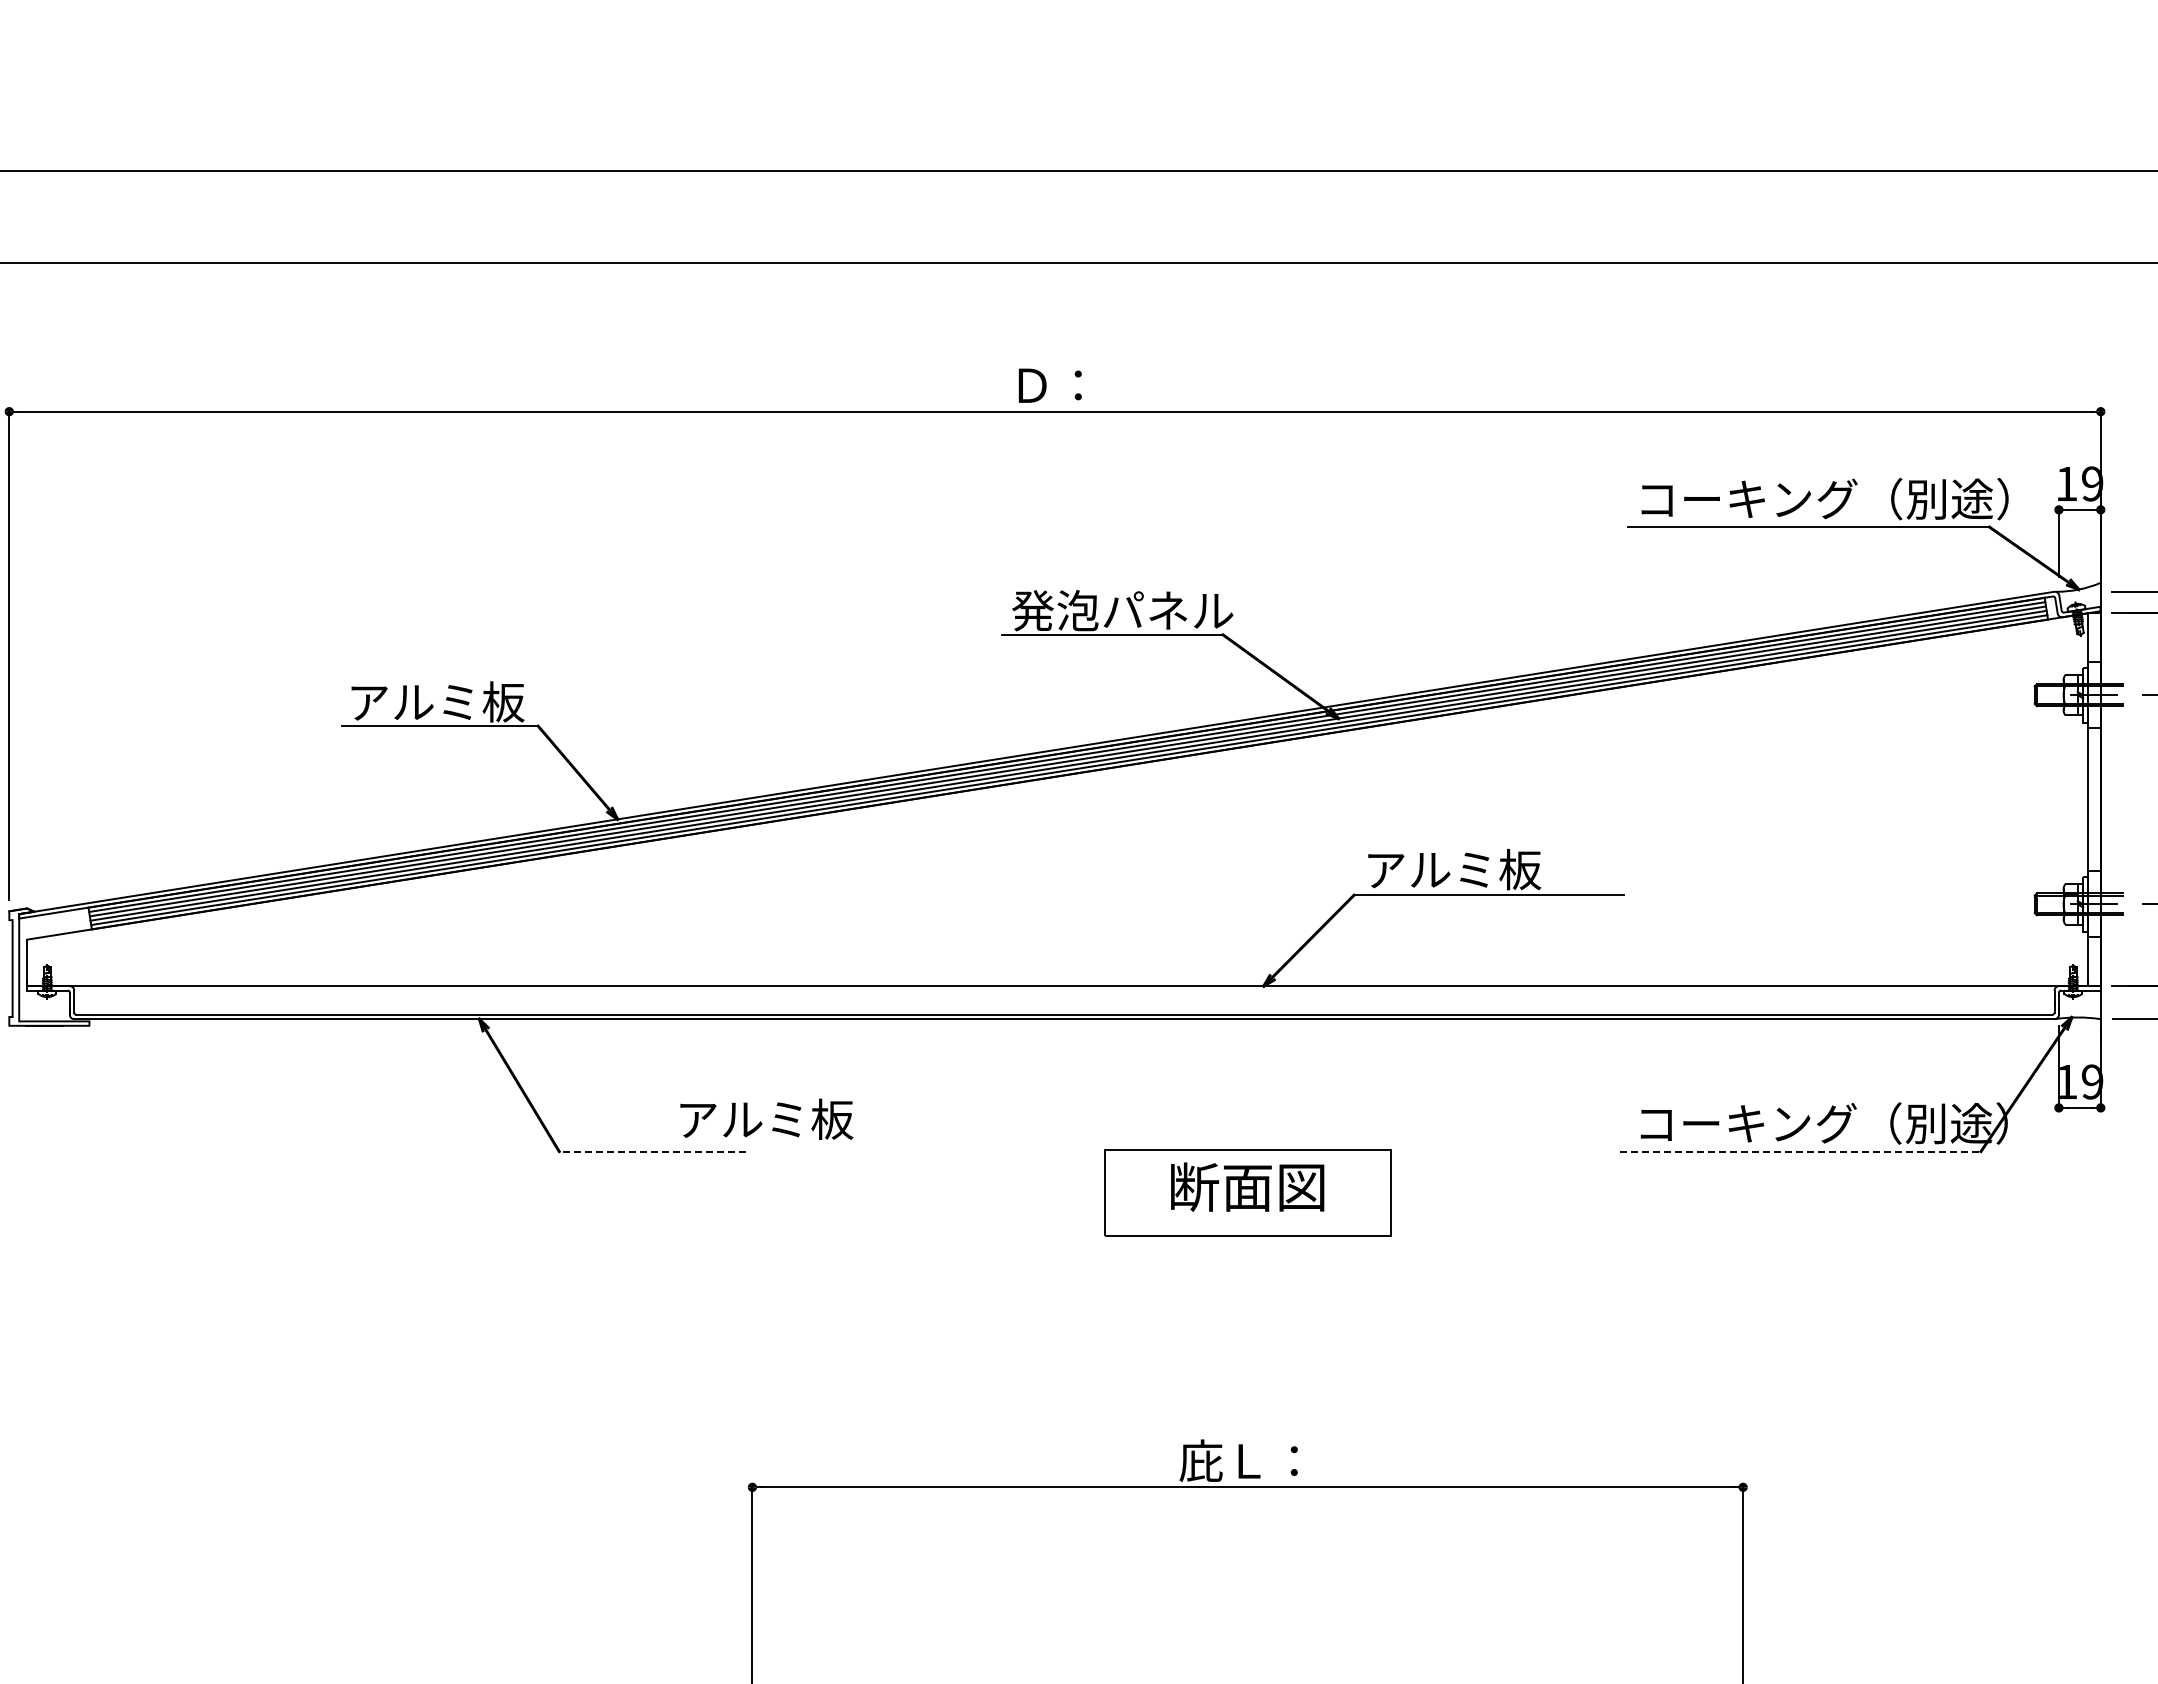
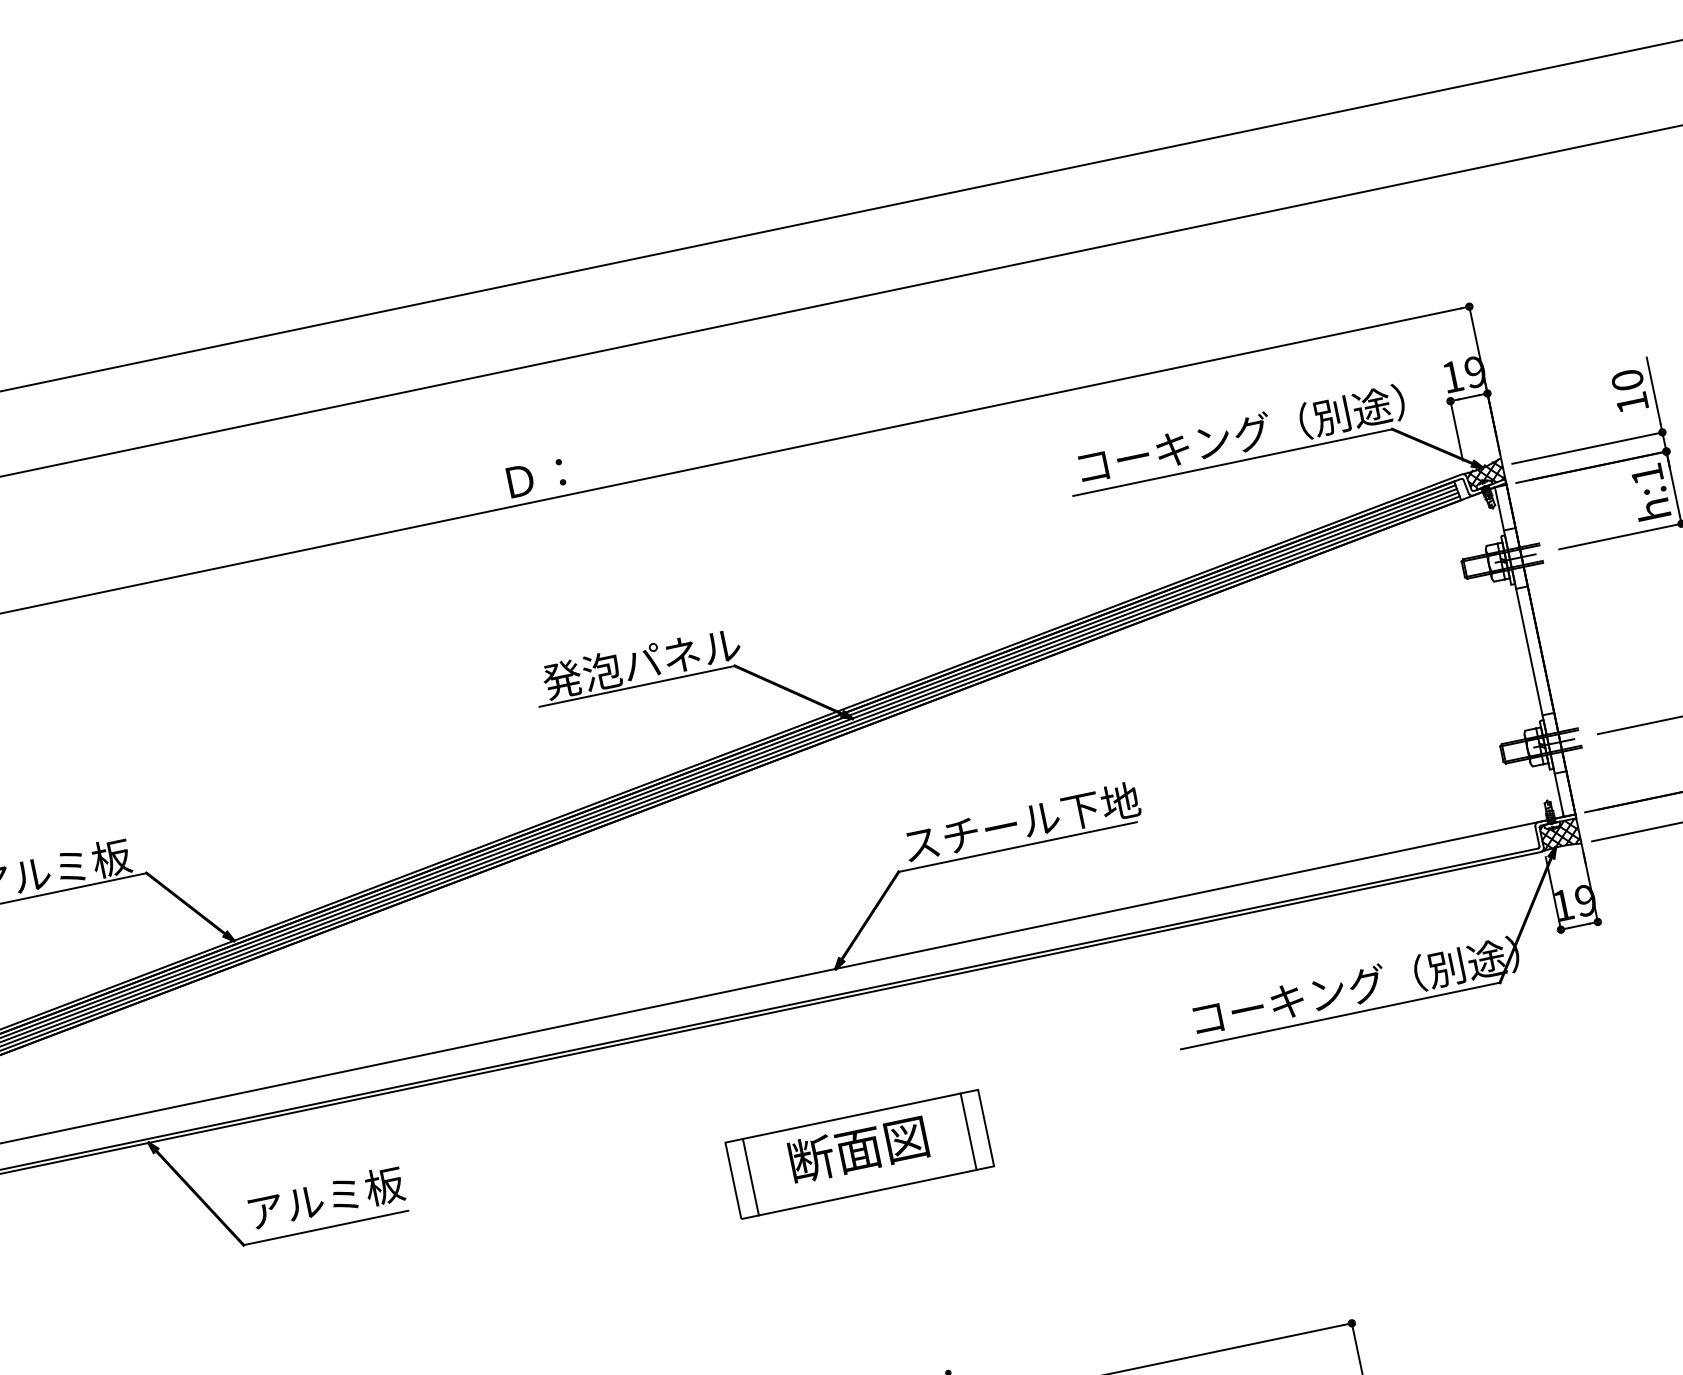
hatch: (2079, 595) -> (1484, 473), added
text: (1499, 869) -> (1022, 822), アルミ板 -> スチール下地
hatch: (2078, 1004) -> (1559, 834), added
text: (766, 1118) -> (326, 1197), moved
line: (651, 1151) -> (325, 1228), dashed -> solid
line: (1800, 1151) -> (1340, 1015), dashed -> solid
line: (1124, 1192) -> (750, 1176), added
line: (1370, 1192) -> (968, 1131), added

